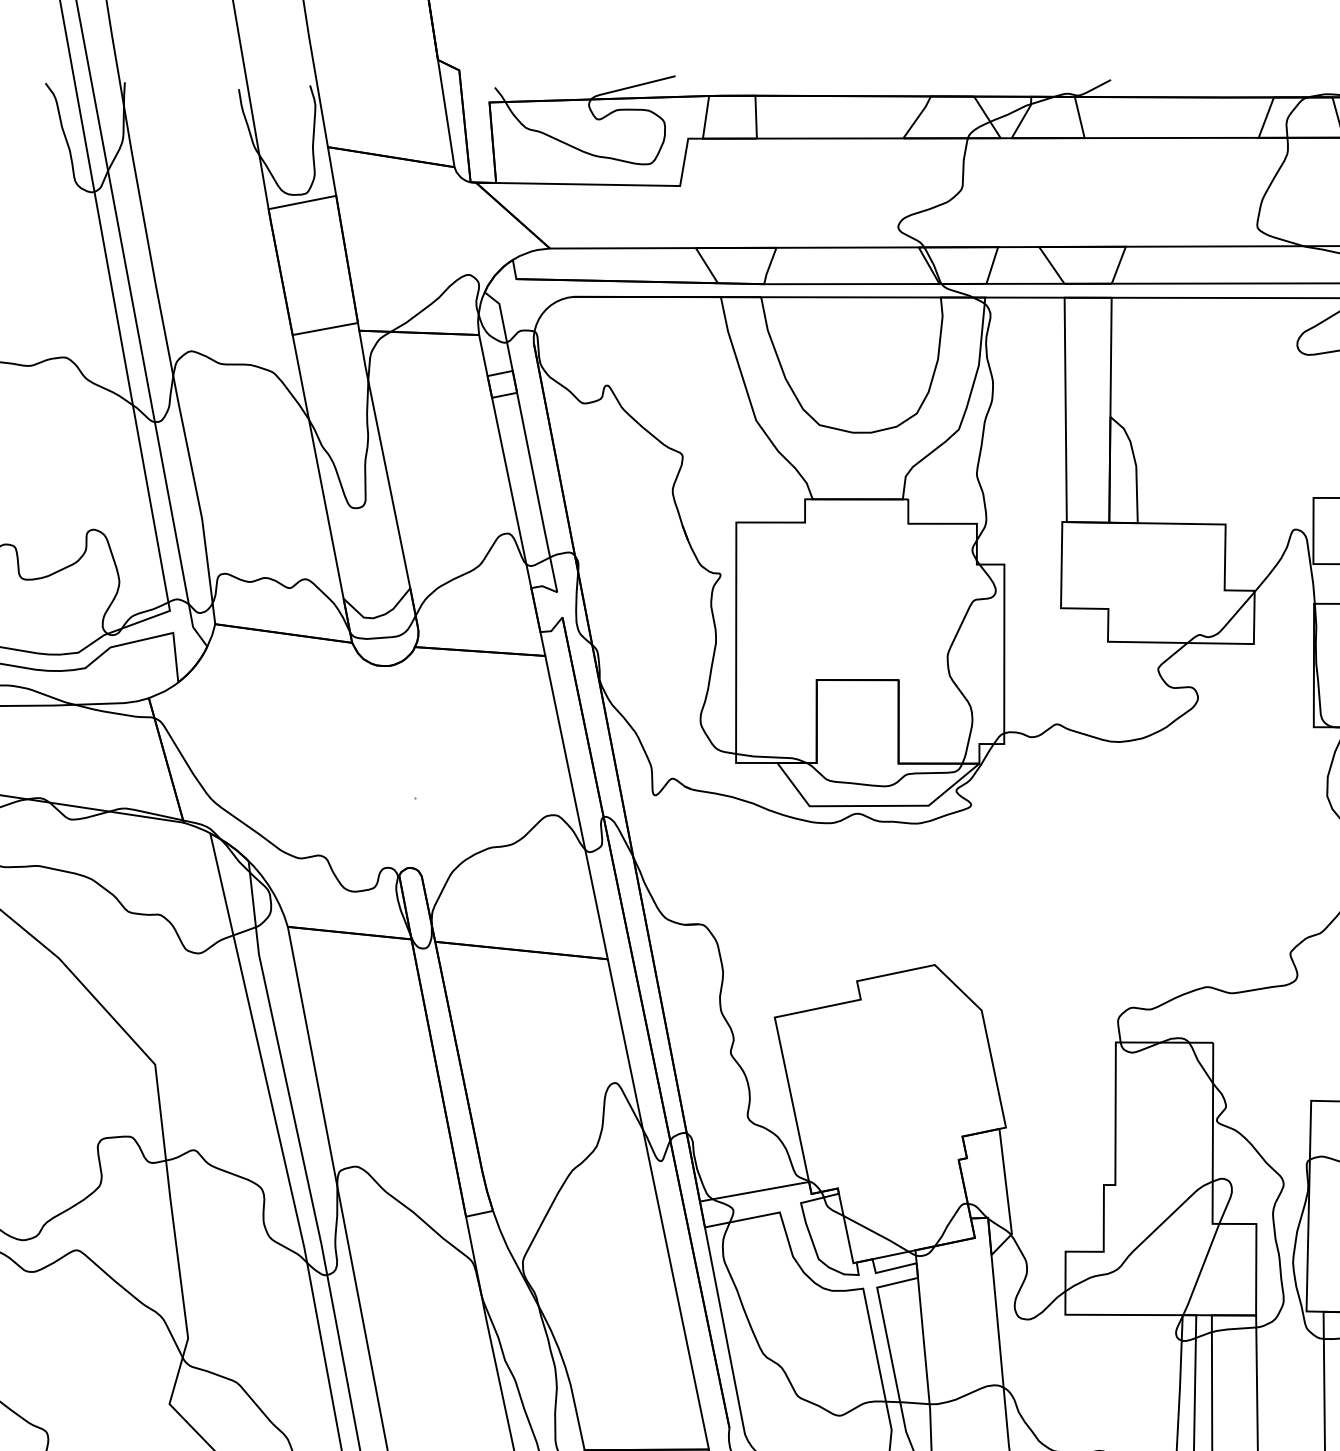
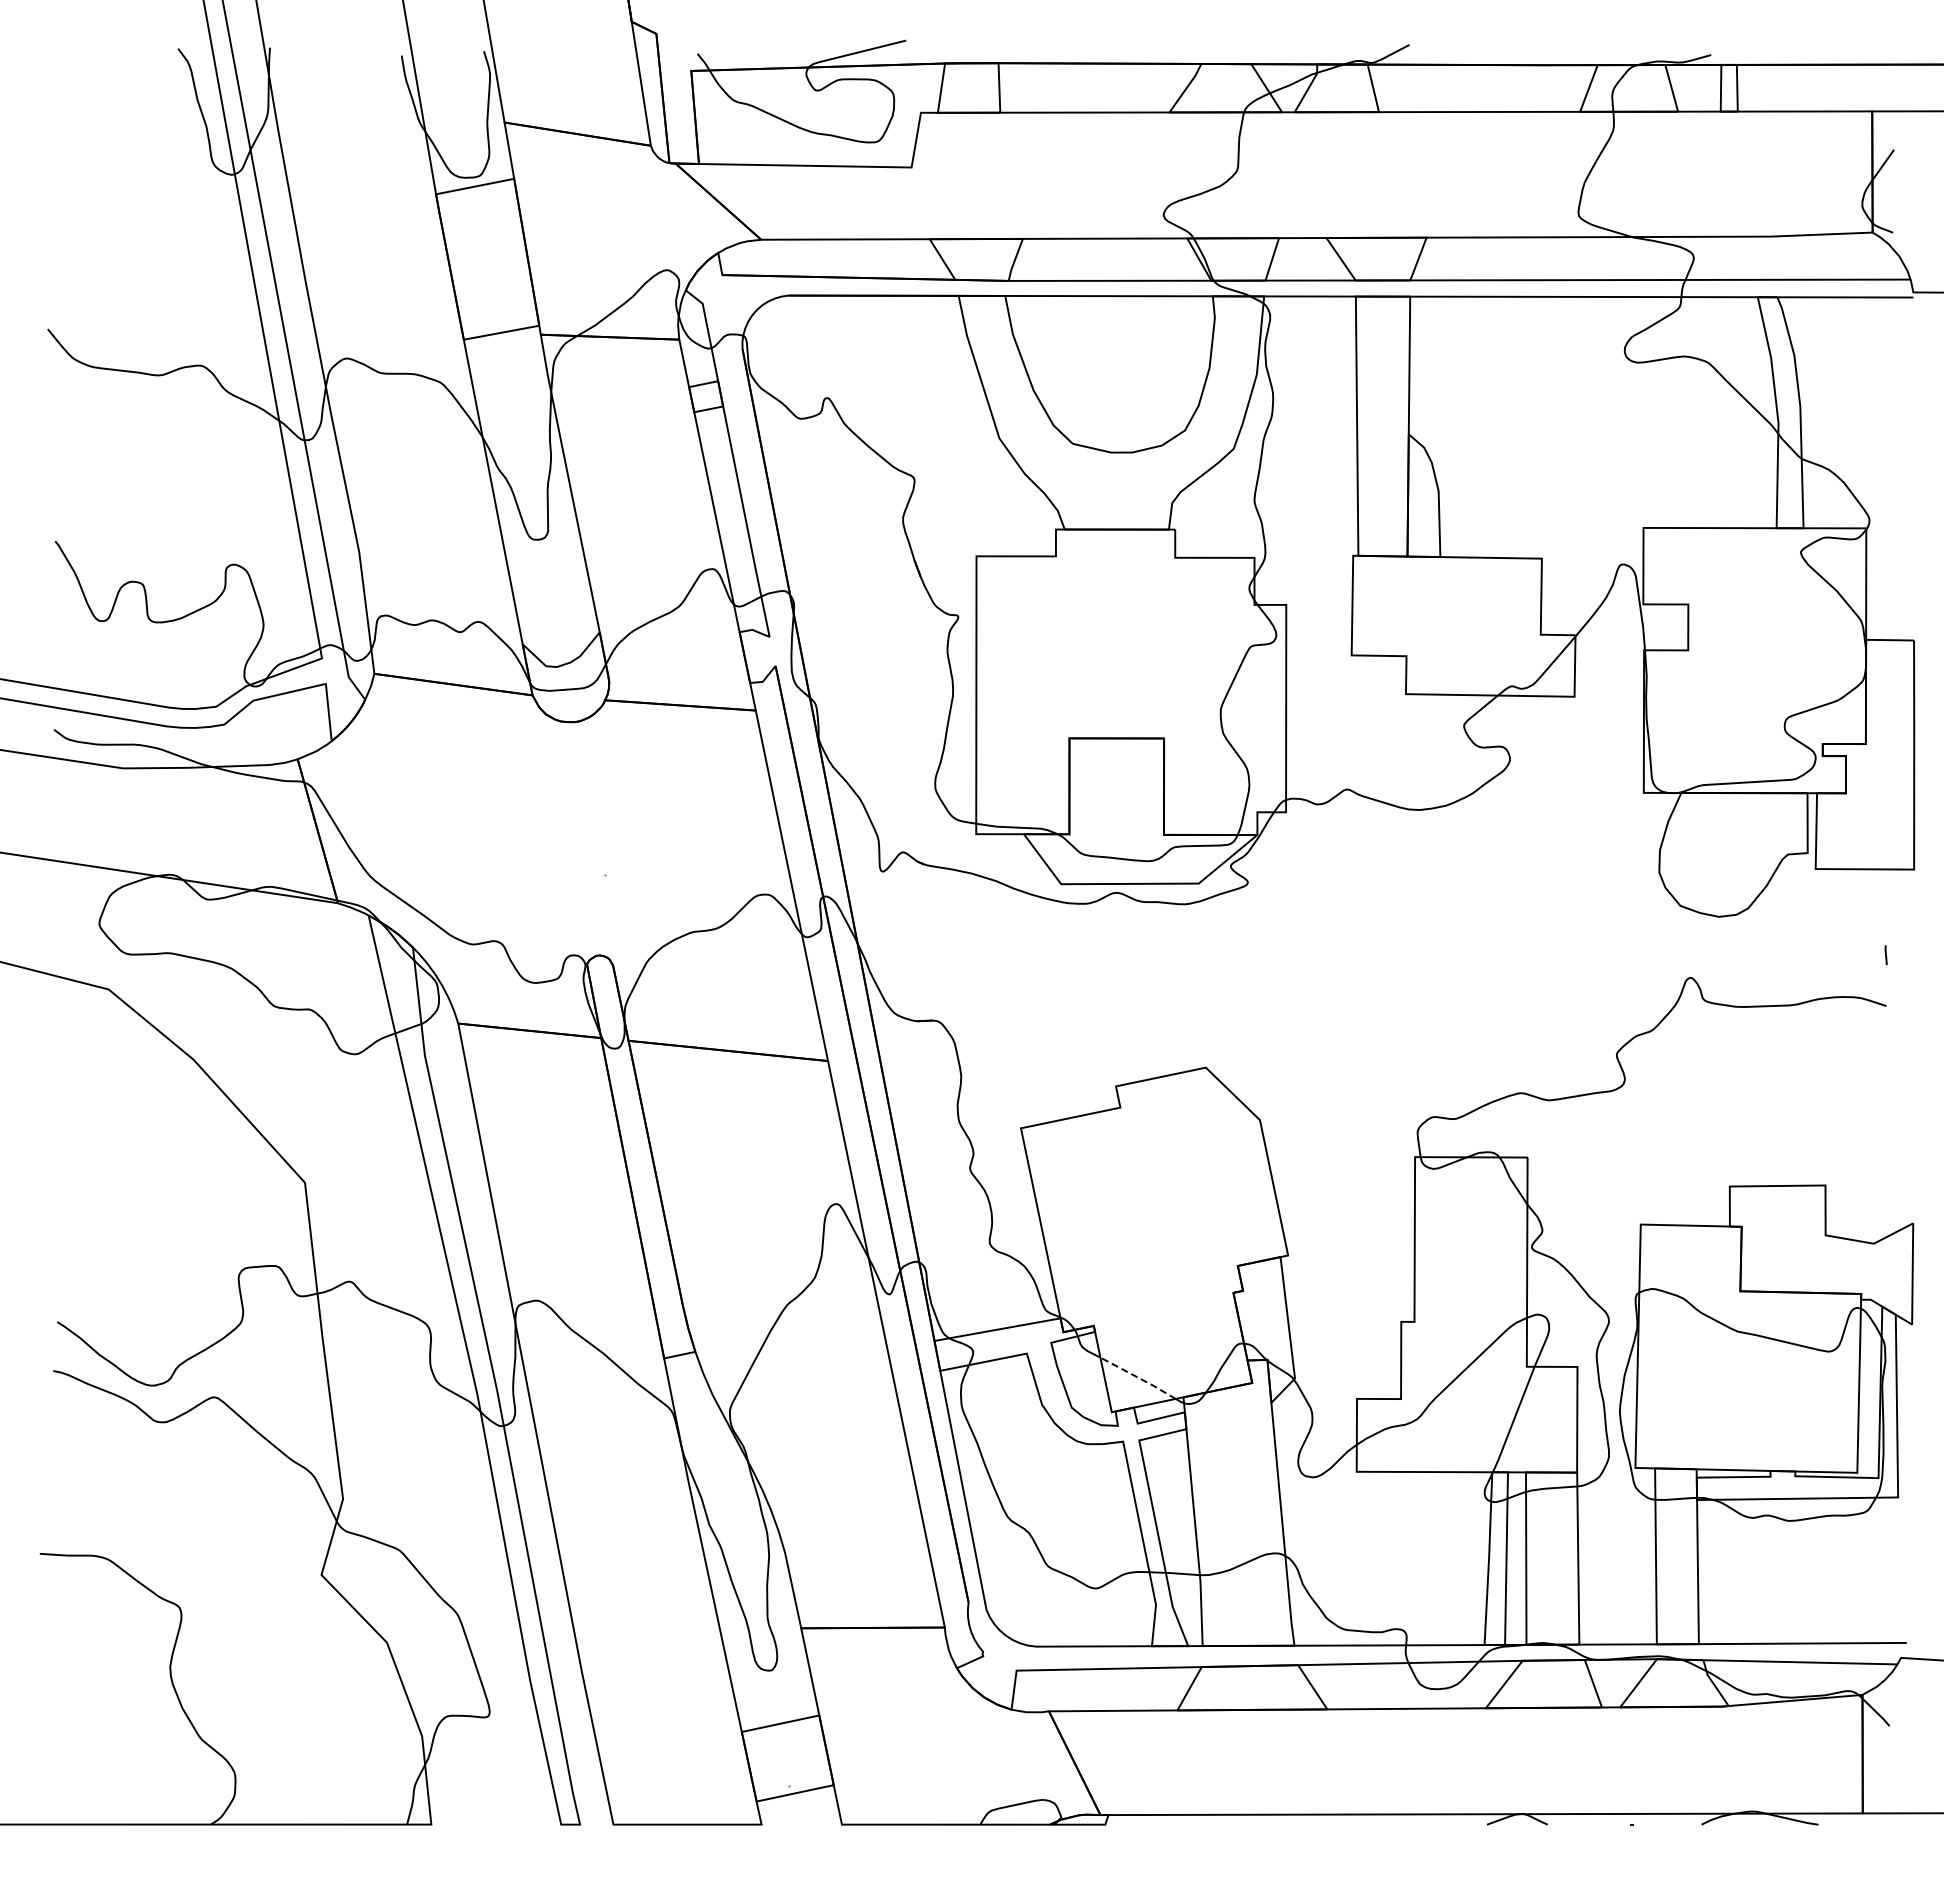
line: (876, 1234) -> (1138, 1378), solid -> dashed

